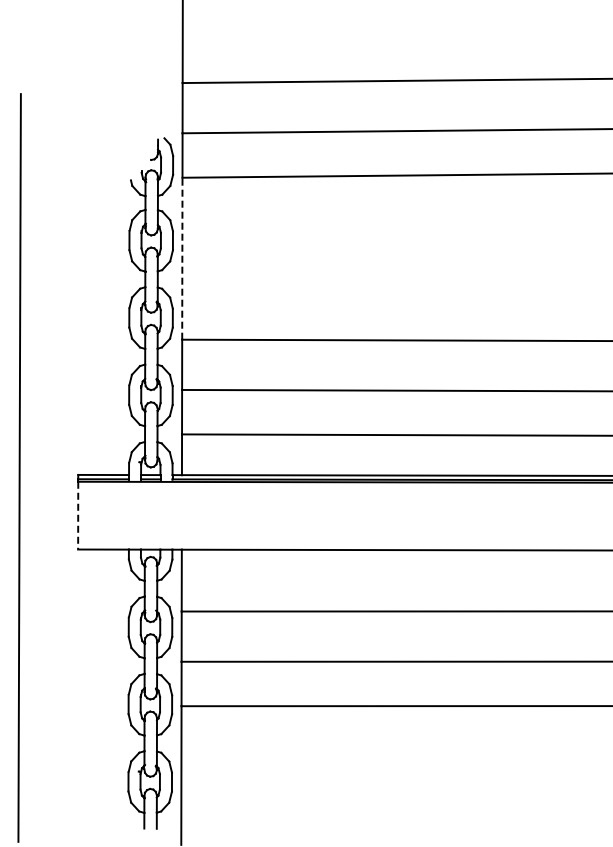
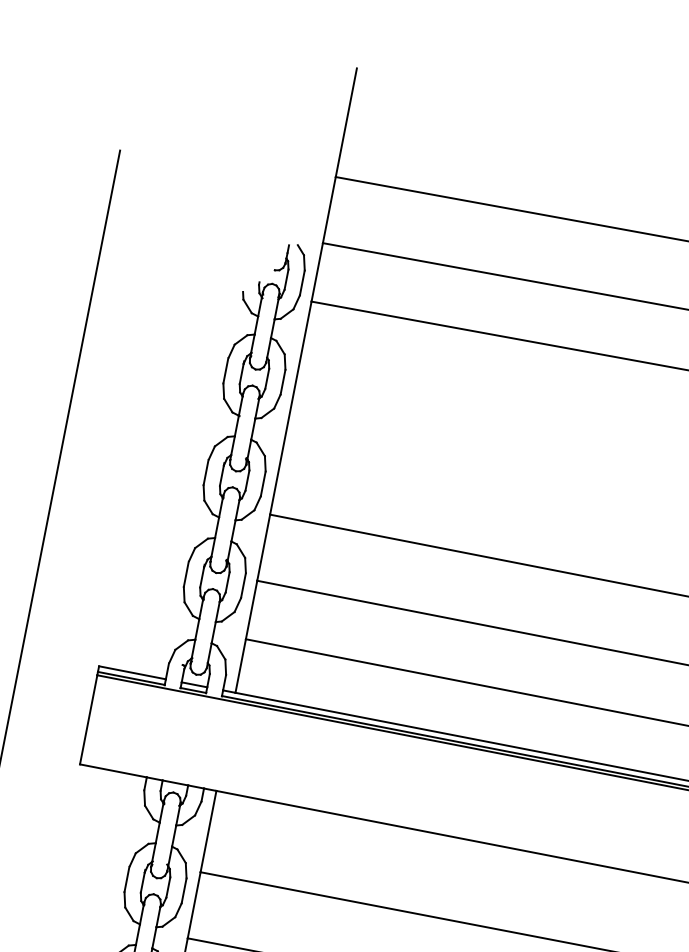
line: (182, 258) -> (291, 407), dashed -> solid
line: (78, 515) -> (89, 719), dashed -> solid

